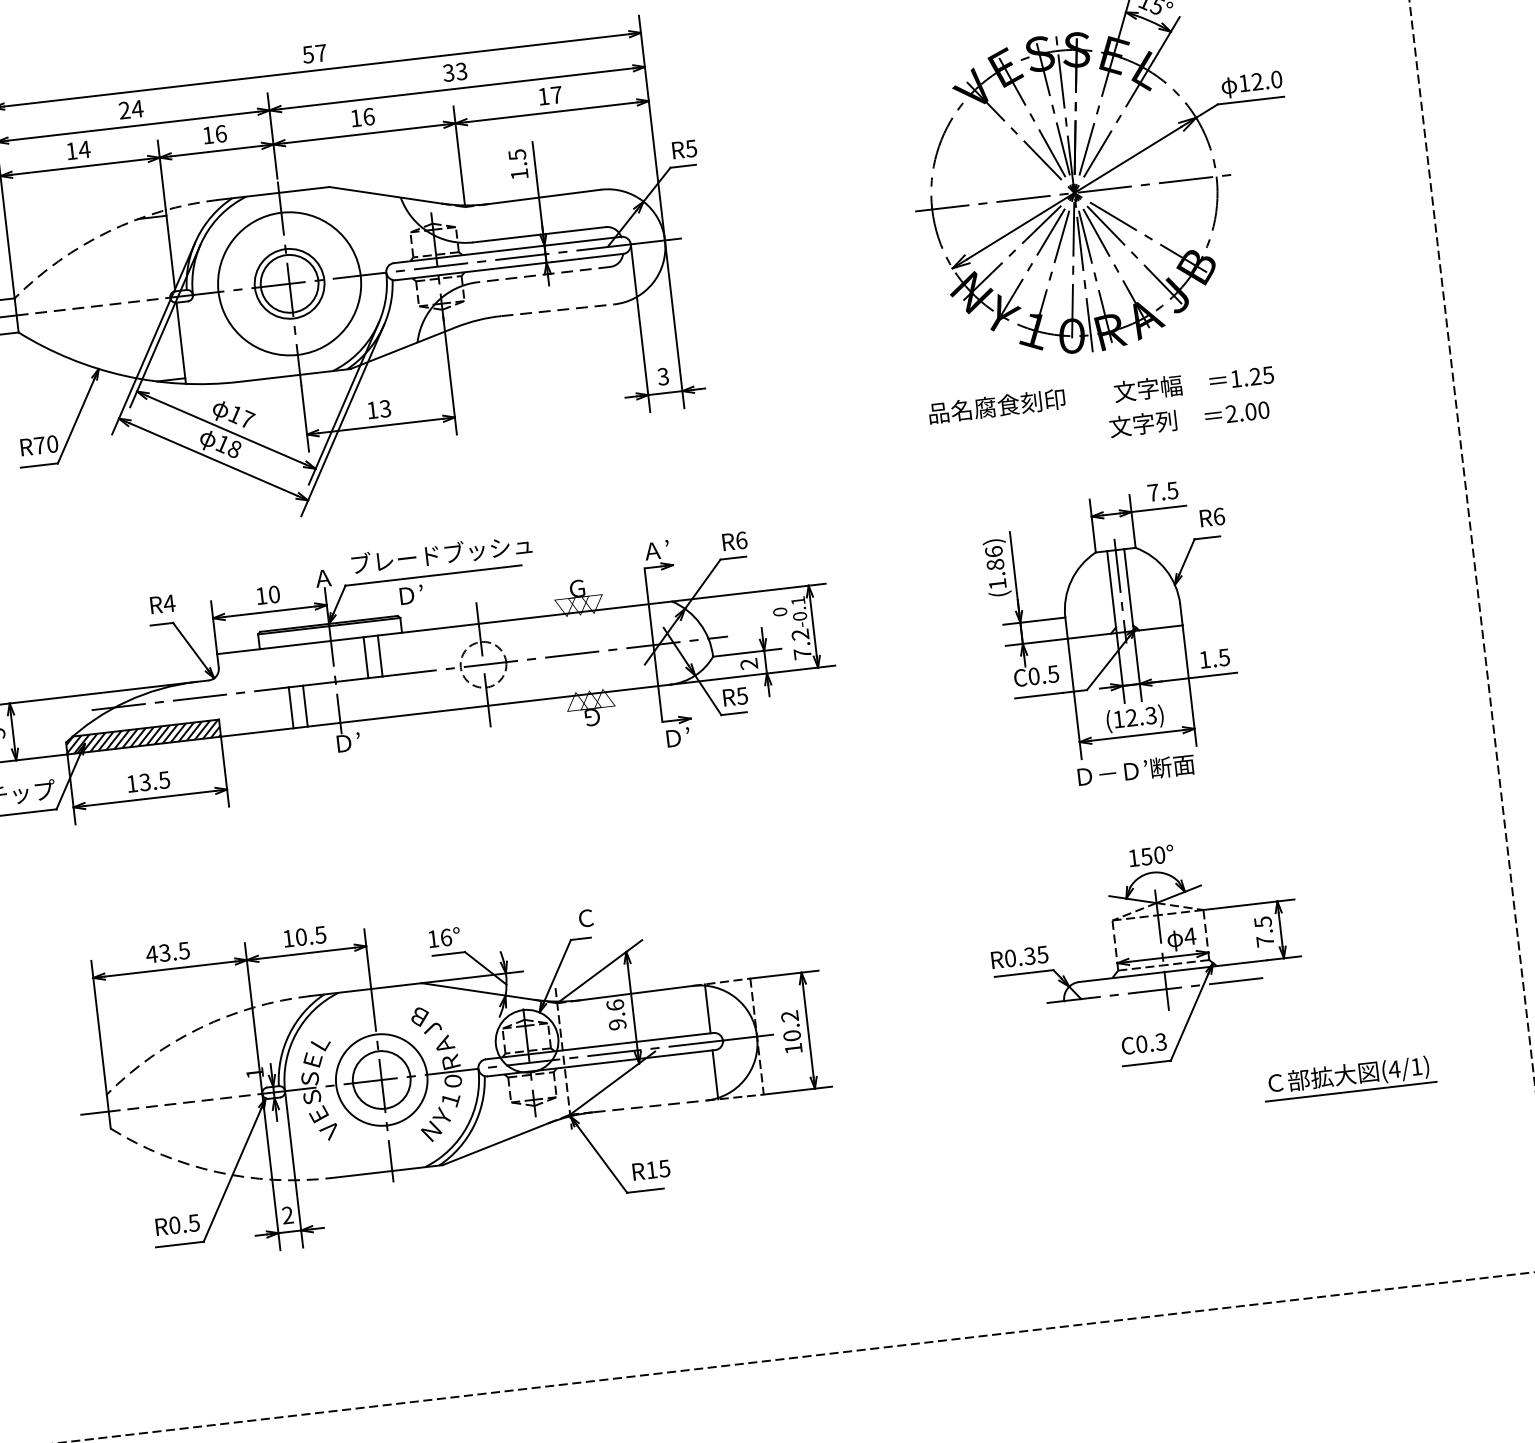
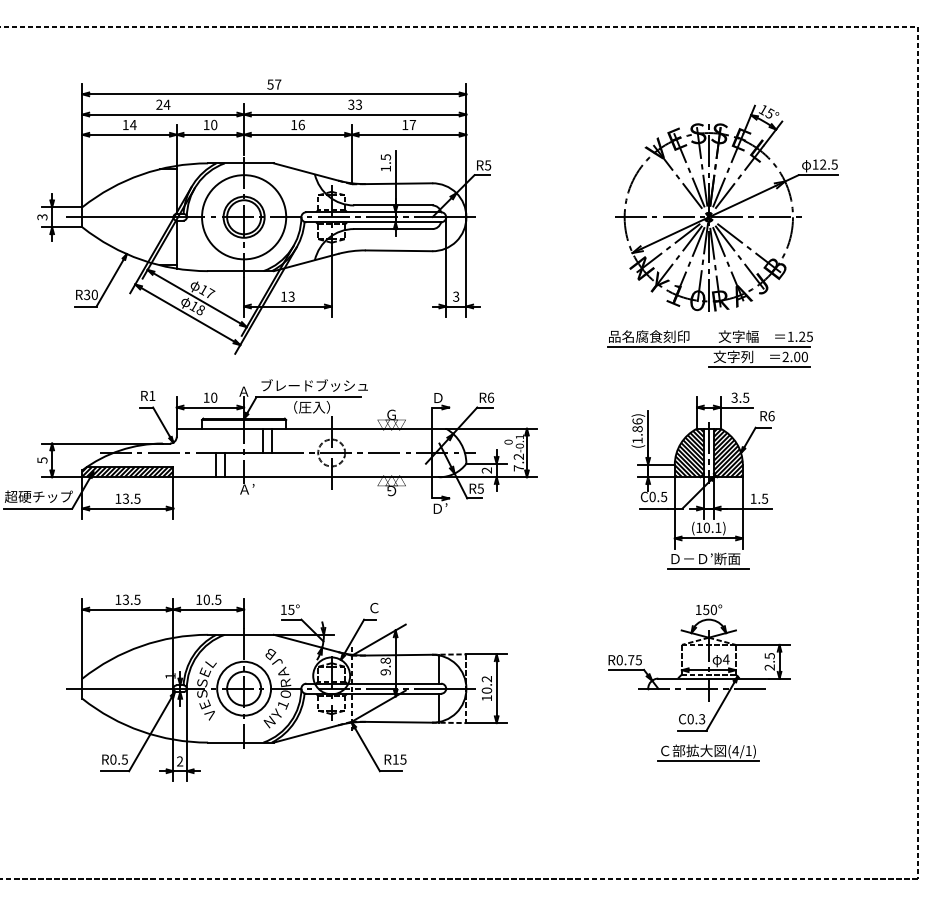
text: (1276, 79) -> (834, 164), 12.0 -> 12.5
text: (221, 132) -> (214, 124), 16 -> 10
arc: (107, 231) -> (141, 174), dashed -> solid
line: (542, 275) -> (392, 229), dashed -> solid
line: (94, 306) -> (128, 217), dashed -> solid
line: (558, 309) -> (399, 250), dashed -> solid
line: (1099, 411) -> (708, 346), added
line: (1187, 437) -> (758, 367), added
text: (40, 444) -> (87, 294), R70 -> R30
text: (1152, 492) -> (734, 397), 7.5 -> 3.5
text: (656, 549) -> (440, 397), Ａ’ -> Ｄ
hatch: (1151, 586) -> (727, 452), added
text: (435, 592) -> (308, 407), Ｄ’ -> （圧入）
hatch: (1086, 594) -> (688, 452), added
text: (168, 602) -> (151, 395), R4 -> R1
text: (1141, 716) -> (712, 527), (12.3) -> (10.1)
text: (343, 743) -> (244, 489), Ｄ’ -> Ａ’
line: (1142, 787) -> (708, 569), added
text: (446, 936) -> (291, 609), 16° -> 15°
text: (1264, 941) -> (769, 667), 7.5 -> 2.5
text: (150, 954) -> (117, 599), 43.5 -> 13.5
text: (1030, 956) -> (631, 660), R0.35 -> R0.75
text: (614, 1004) -> (385, 660), 9.6 -> 9.8
arc: (200, 1028) -> (141, 646), dashed -> solid
part: (1348, 1077) -> (708, 752), moved
line: (186, 1102) -> (128, 688), dashed -> solid
line: (650, 1106) -> (399, 722), dashed -> solid
arc: (216, 1172) -> (141, 731), dashed -> solid

